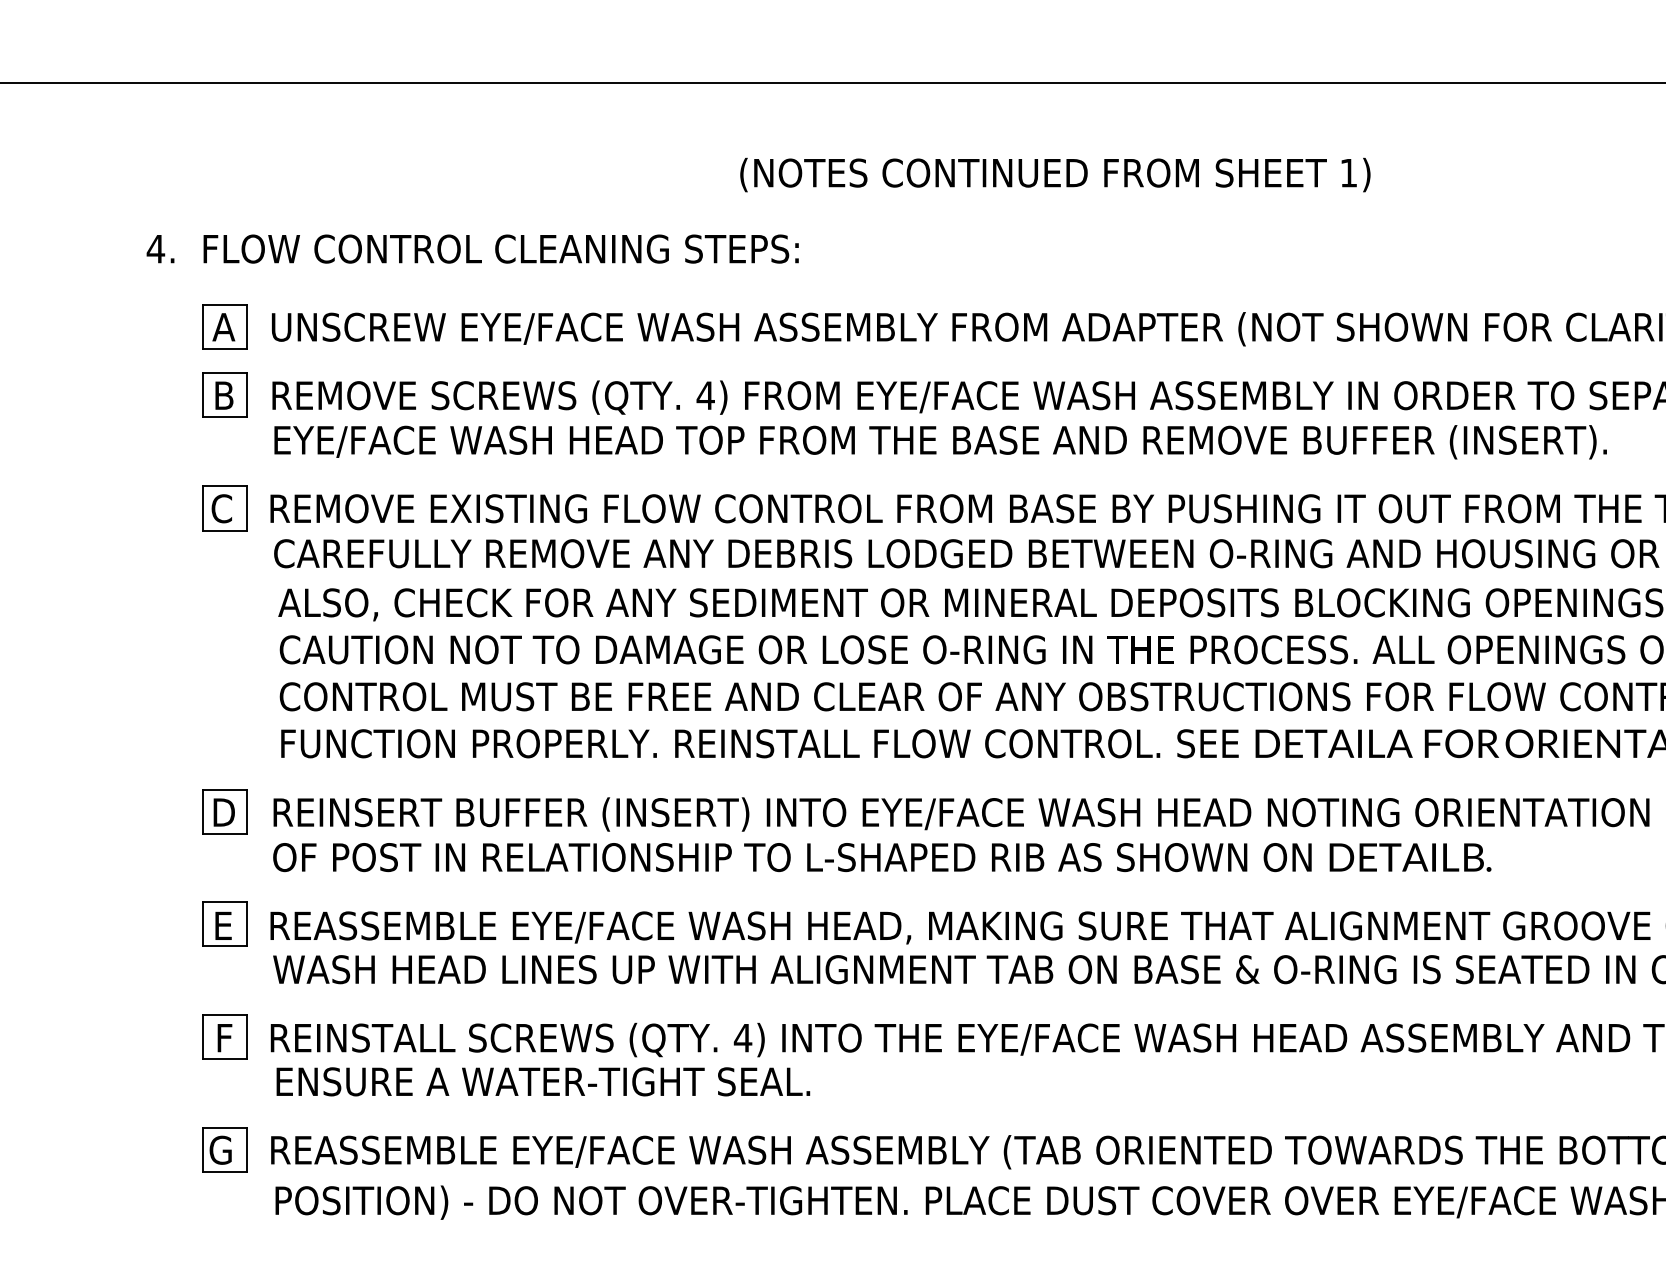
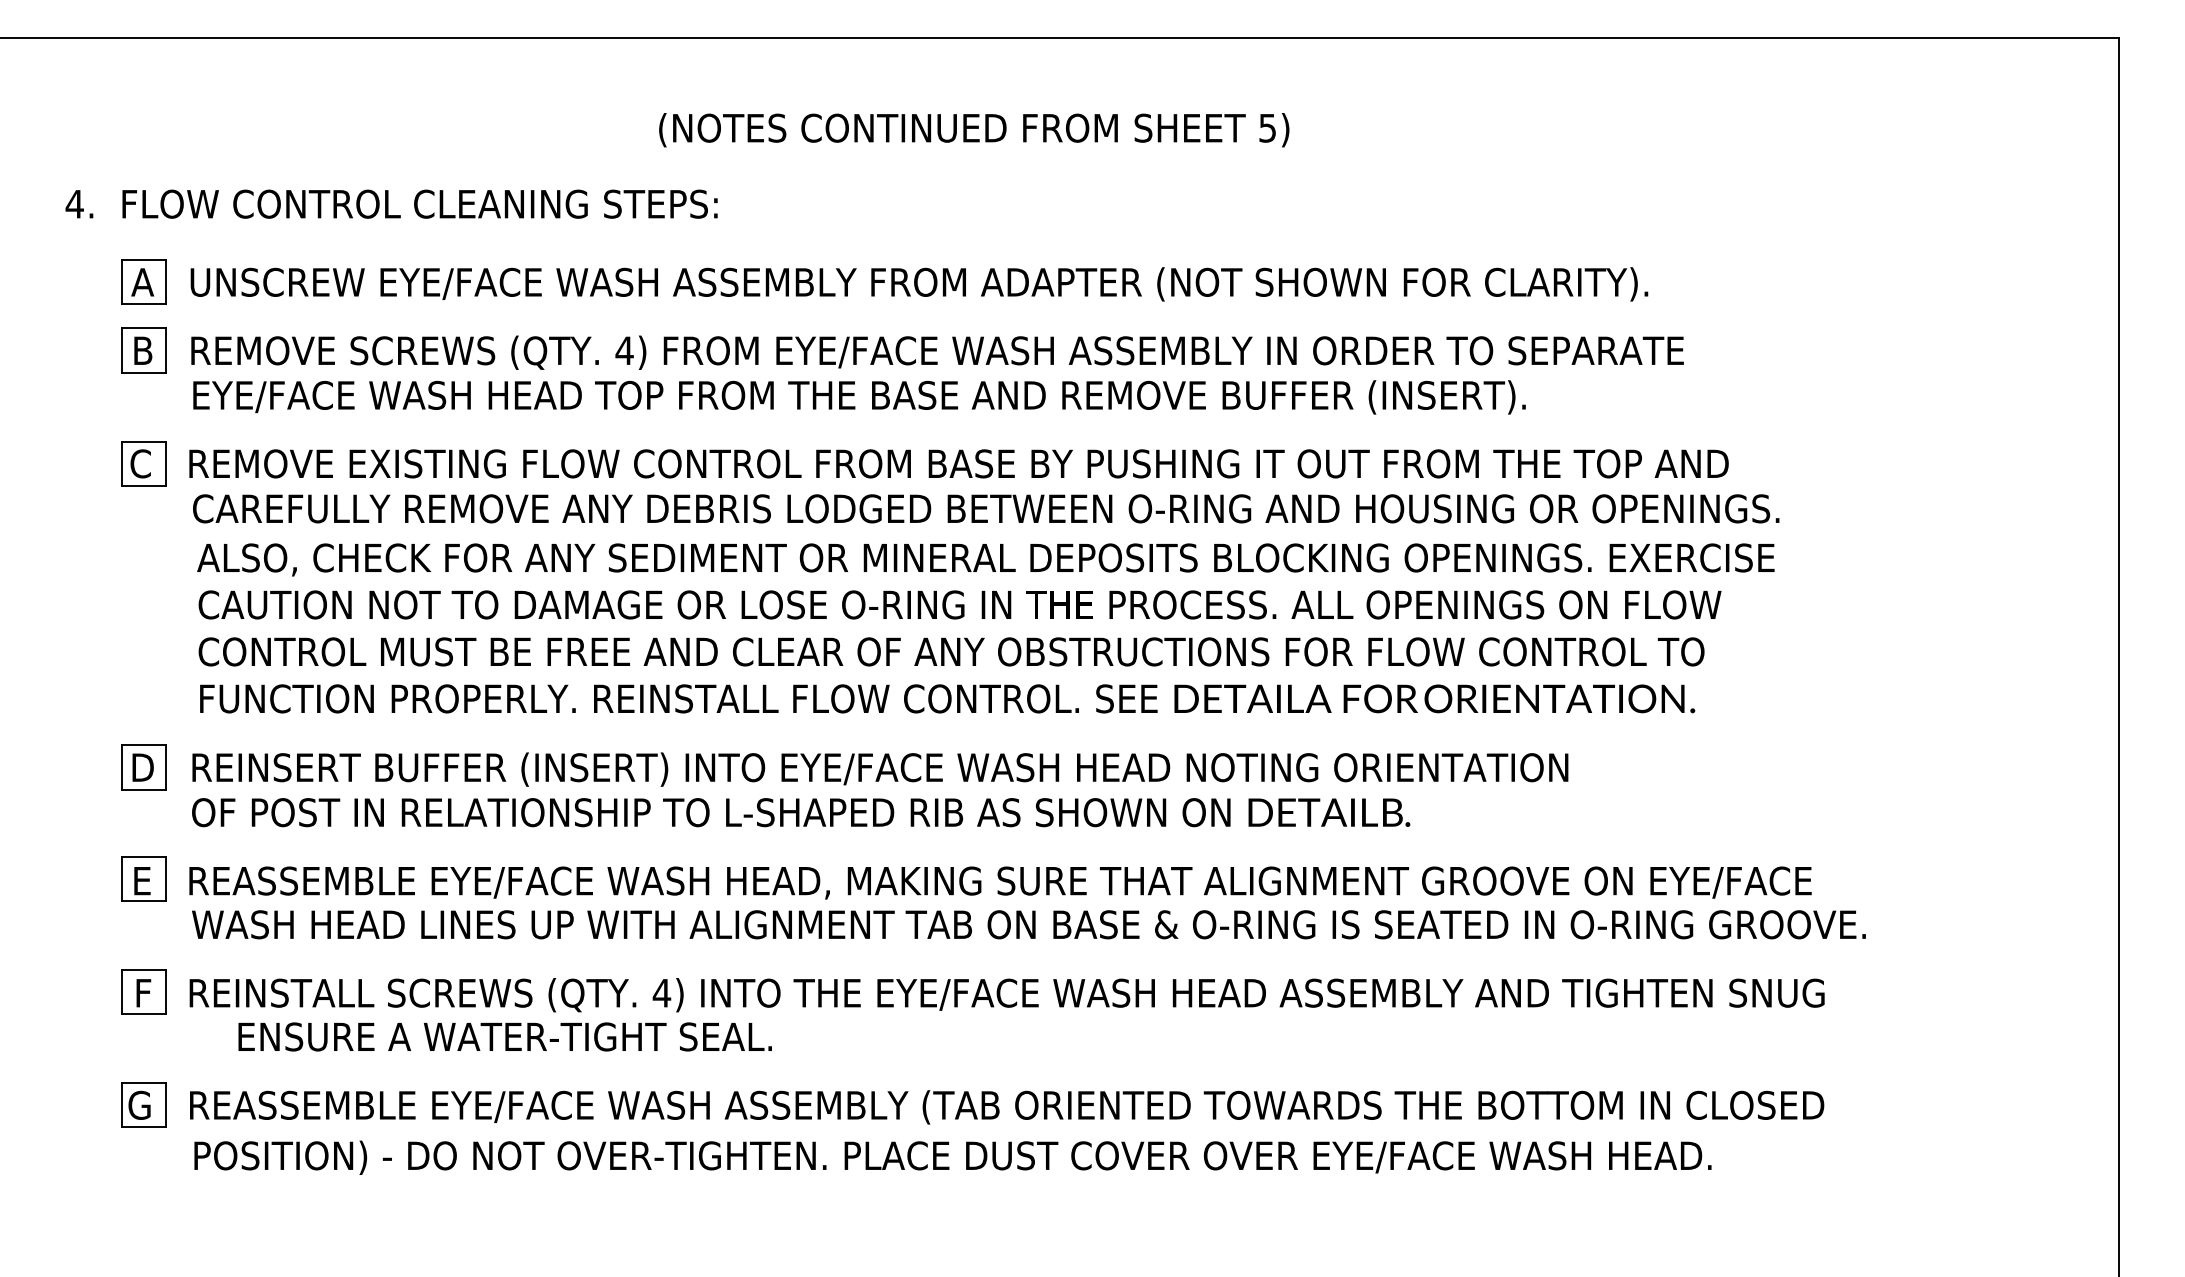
text: (1348, 173) -> (1267, 128), 1) -> 5)
text: (542, 1081) -> (504, 1036), moved

